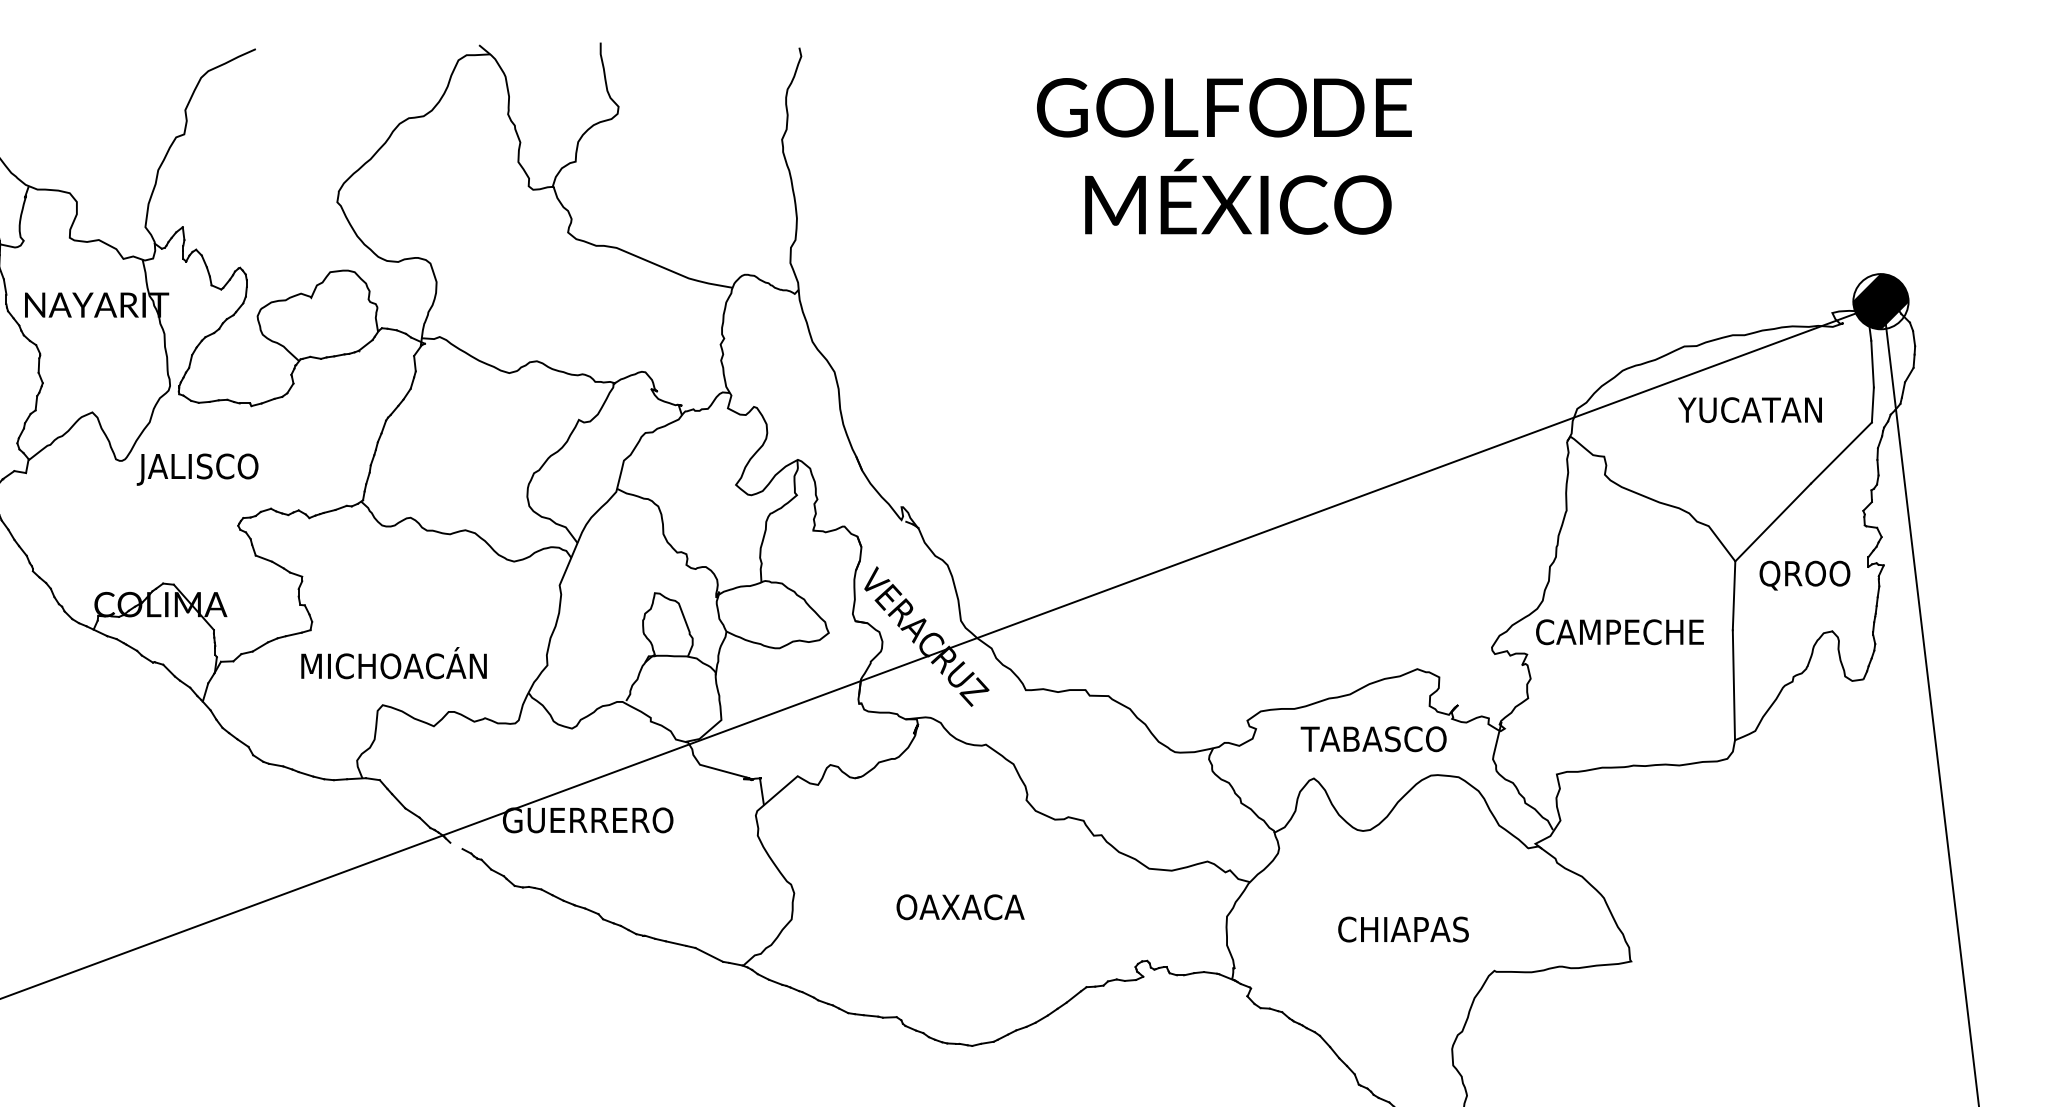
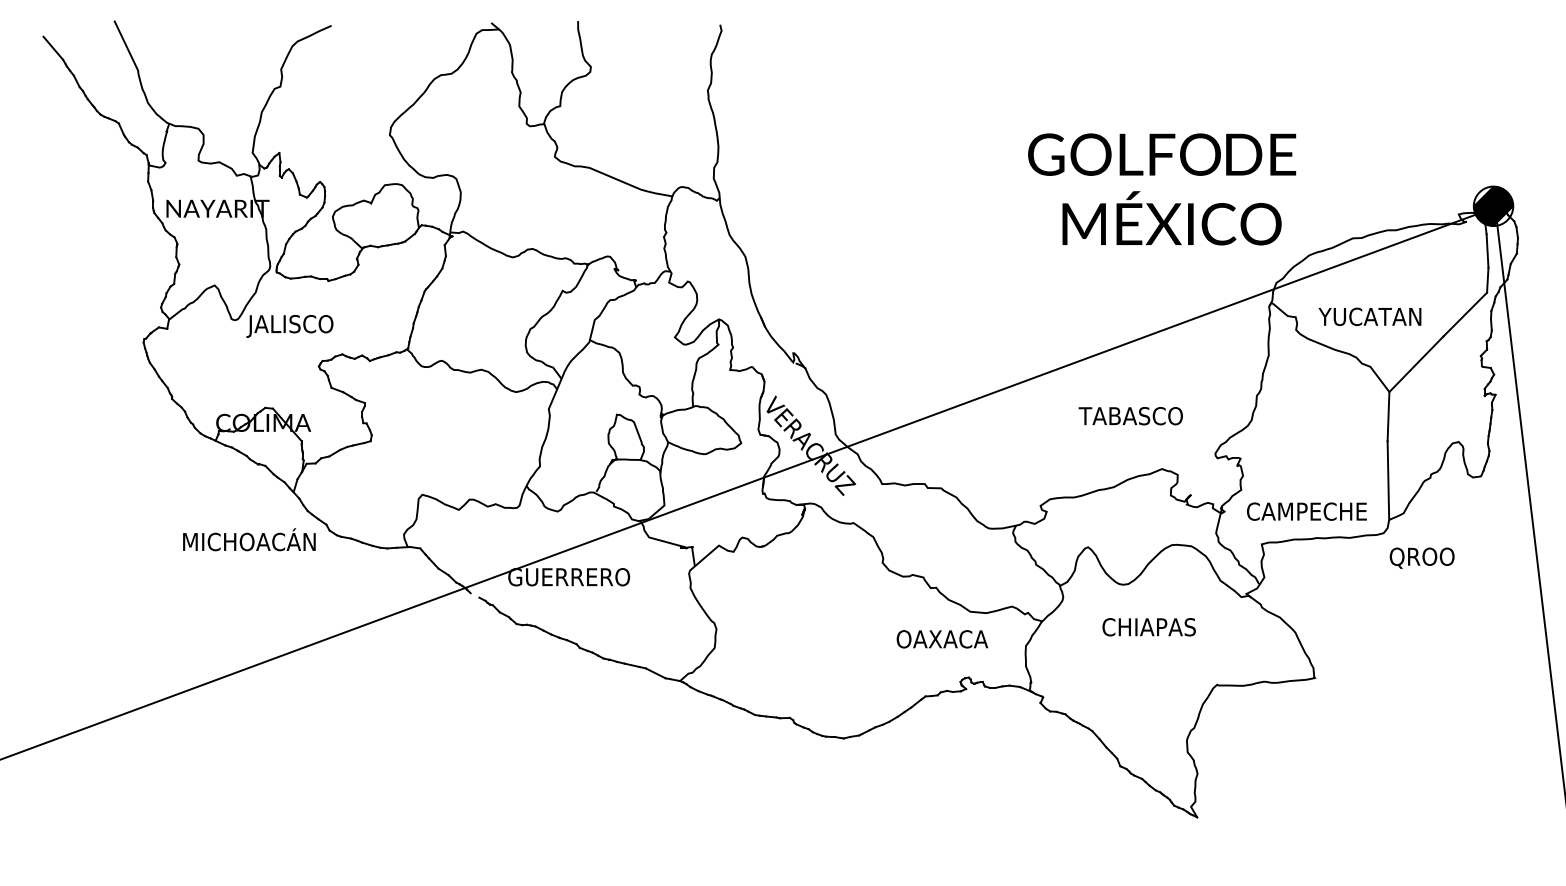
text: (1224, 156) -> (1162, 189), moved
text: (1749, 409) -> (1369, 316), moved
text: (1803, 574) -> (1421, 557), moved
text: (1619, 632) -> (1306, 511), moved
text: (394, 662) -> (249, 539), moved
text: (1373, 739) -> (1130, 416), moved
text: (960, 907) -> (942, 639), moved
text: (1402, 929) -> (1148, 627), moved

